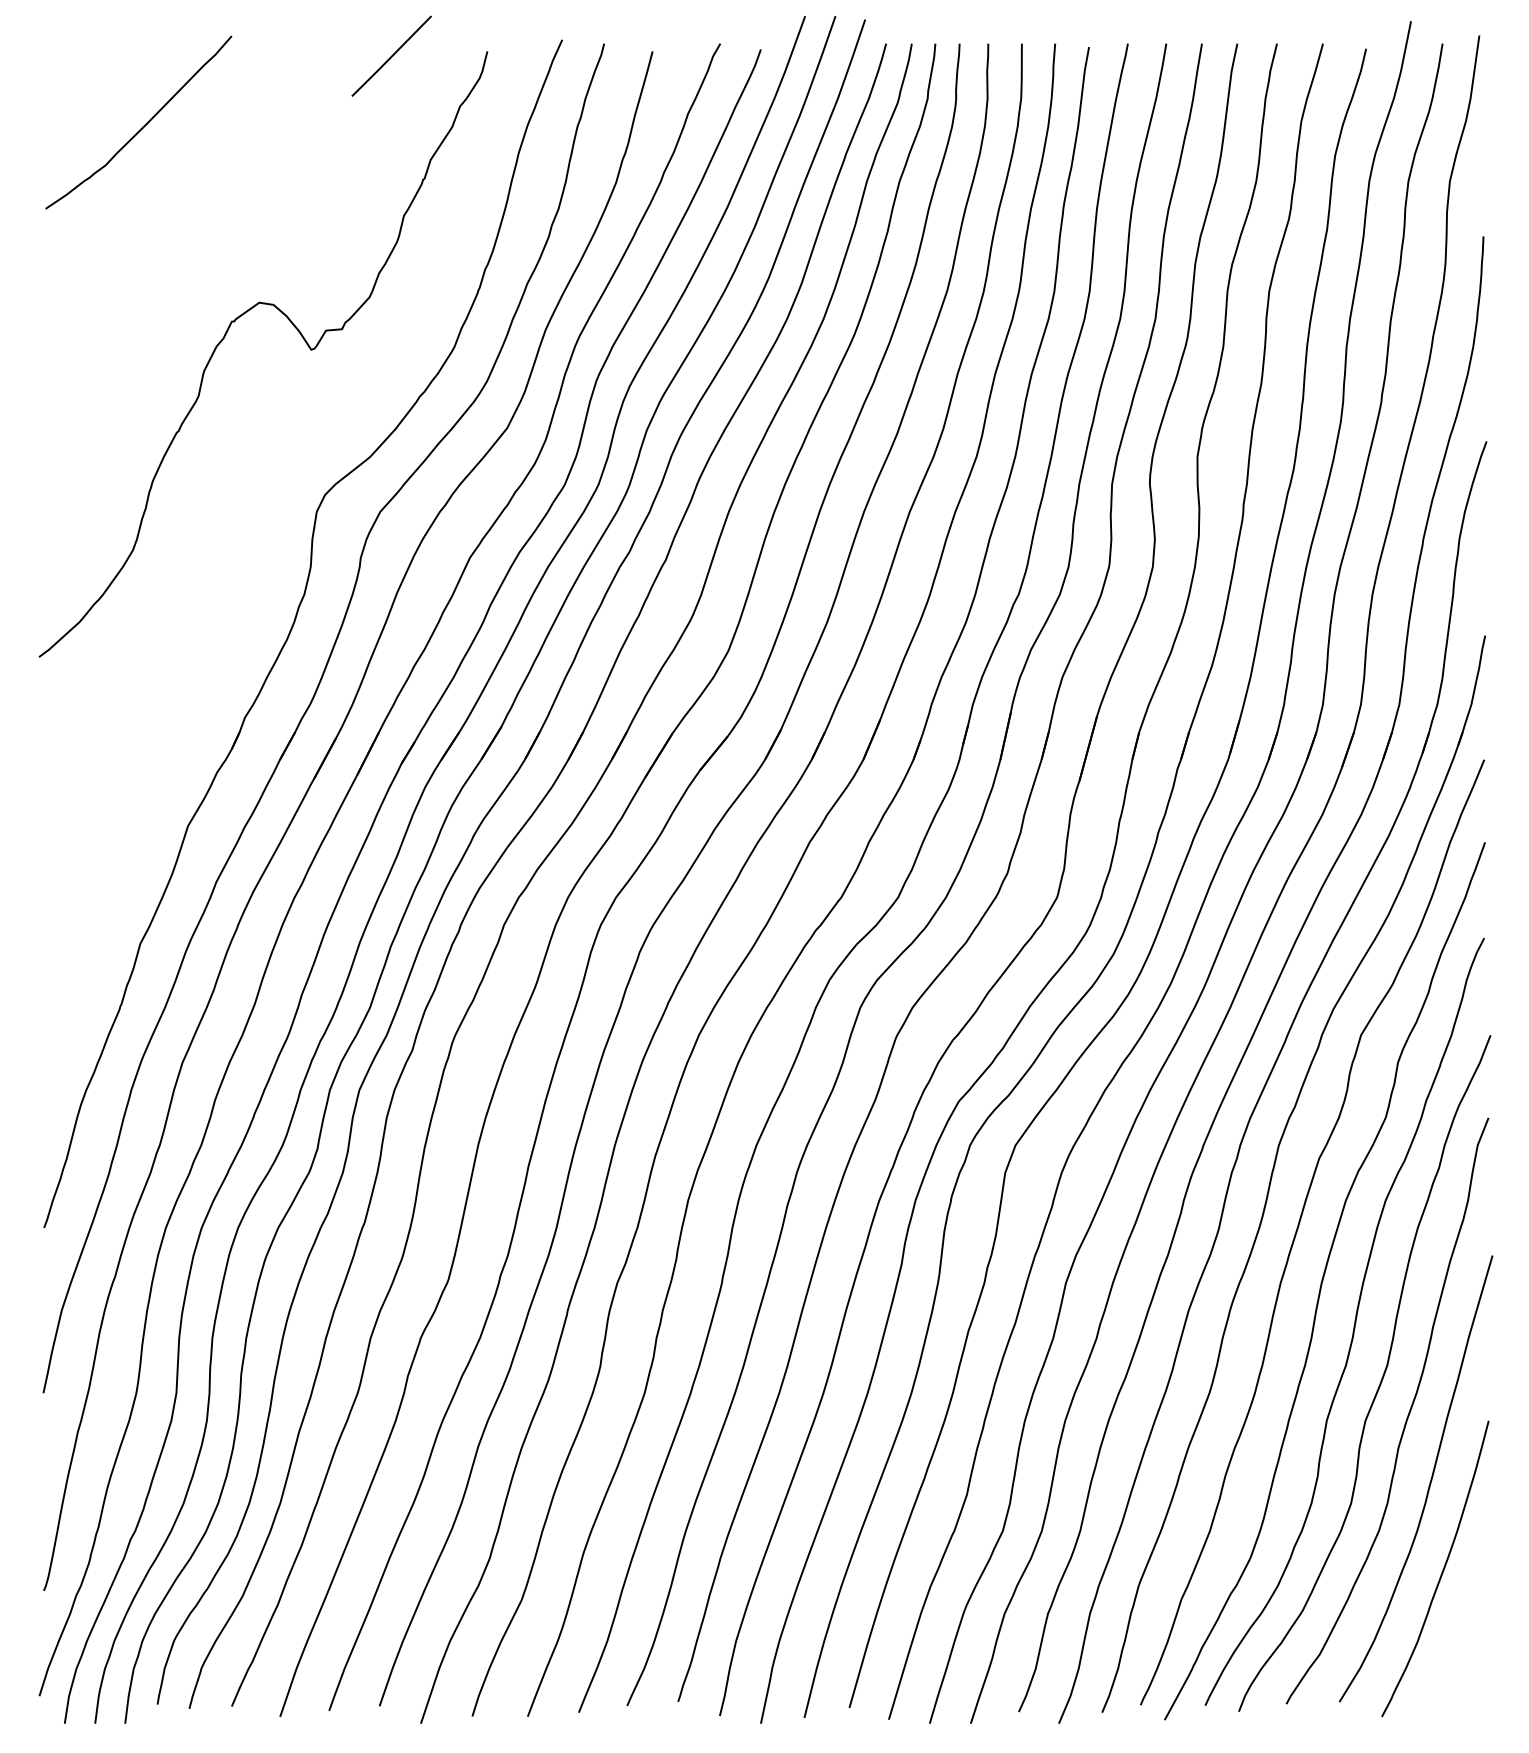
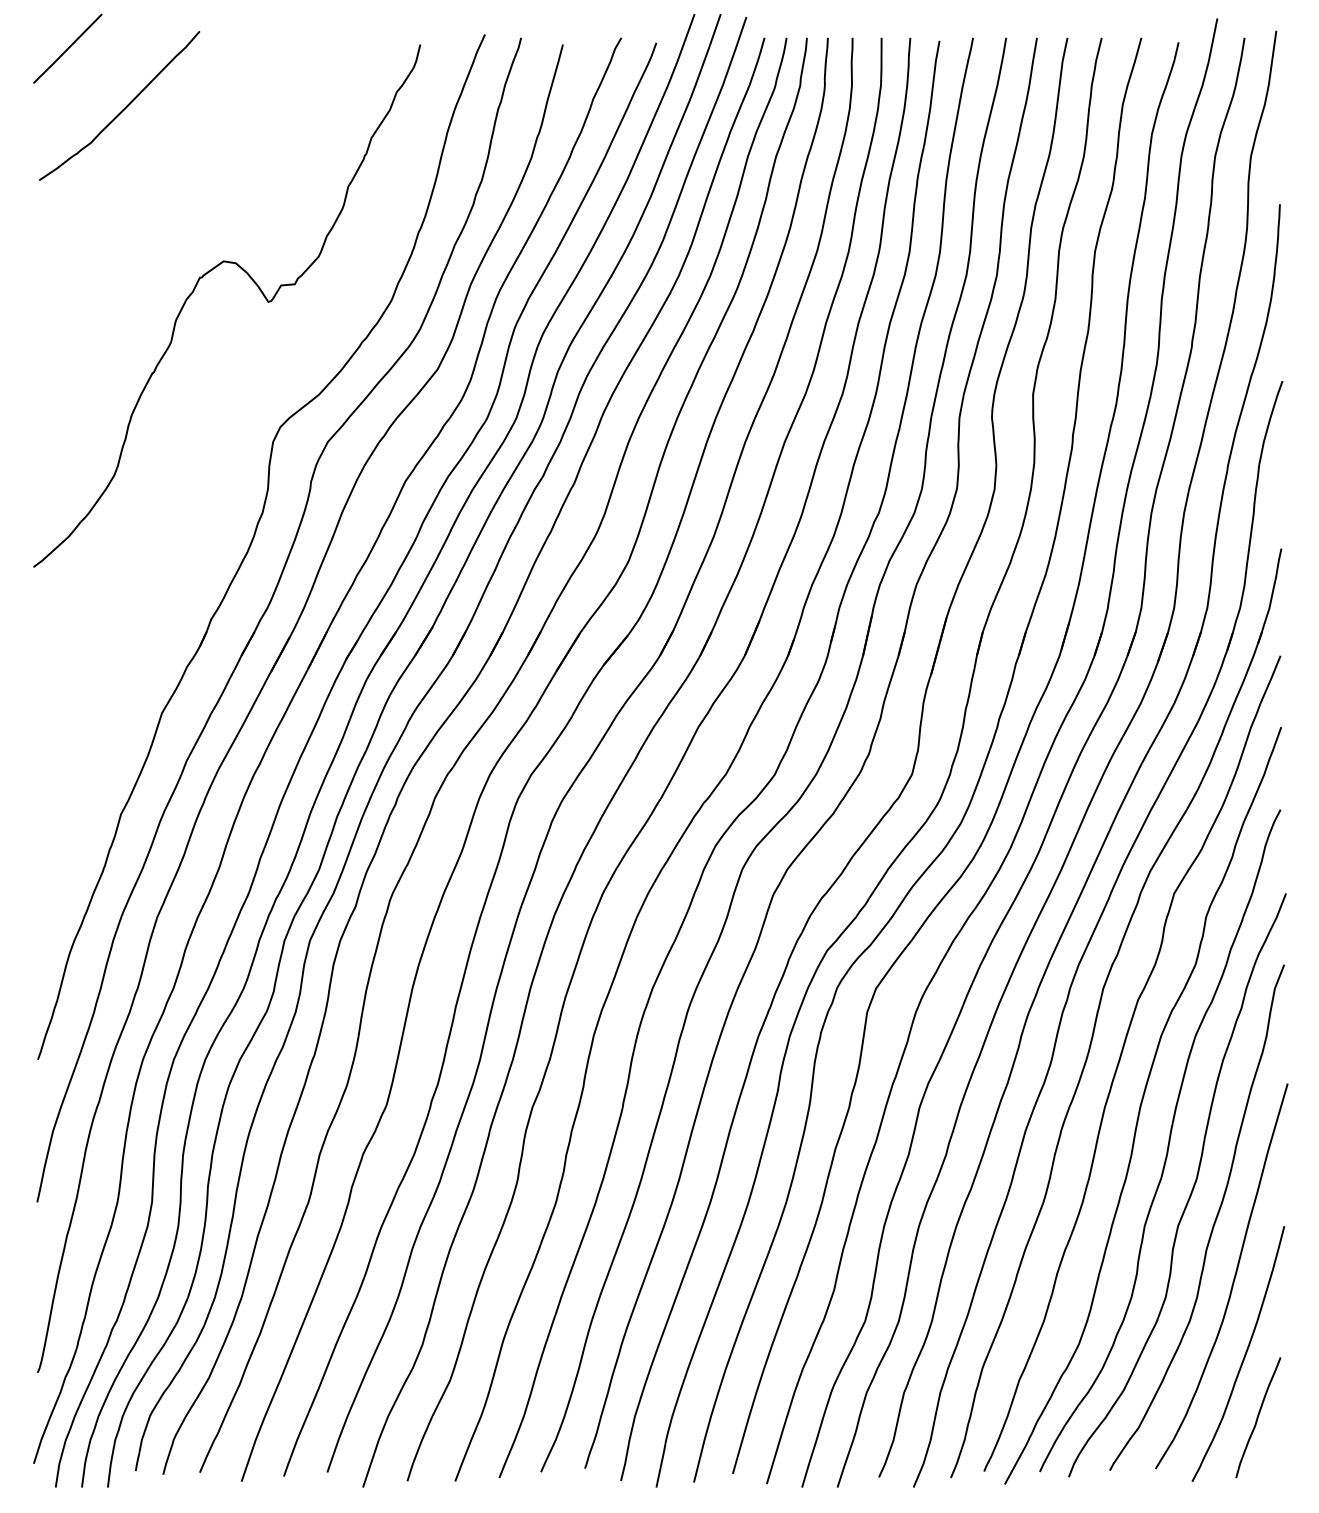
line: (391, 55) -> (67, 48), moved
curve: (1458, 1642) -> (1258, 1417), added

